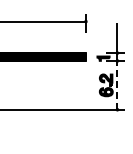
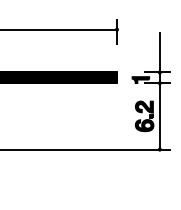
line: (117, 84) -> (159, 115), dashed -> solid

